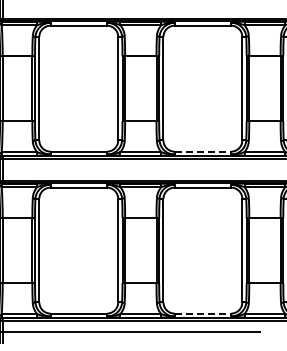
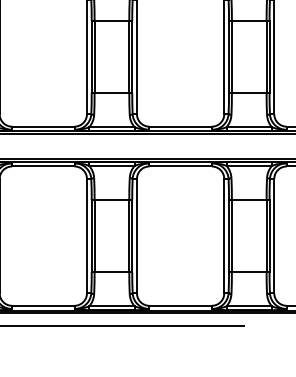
line: (203, 151) -> (181, 126), dashed -> solid
line: (203, 313) -> (181, 305), dashed -> solid

